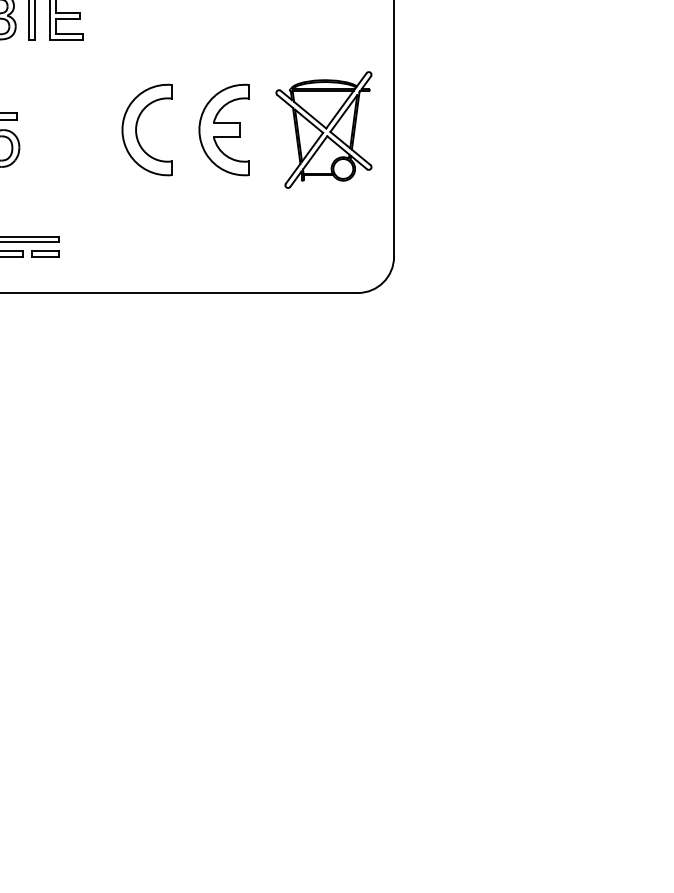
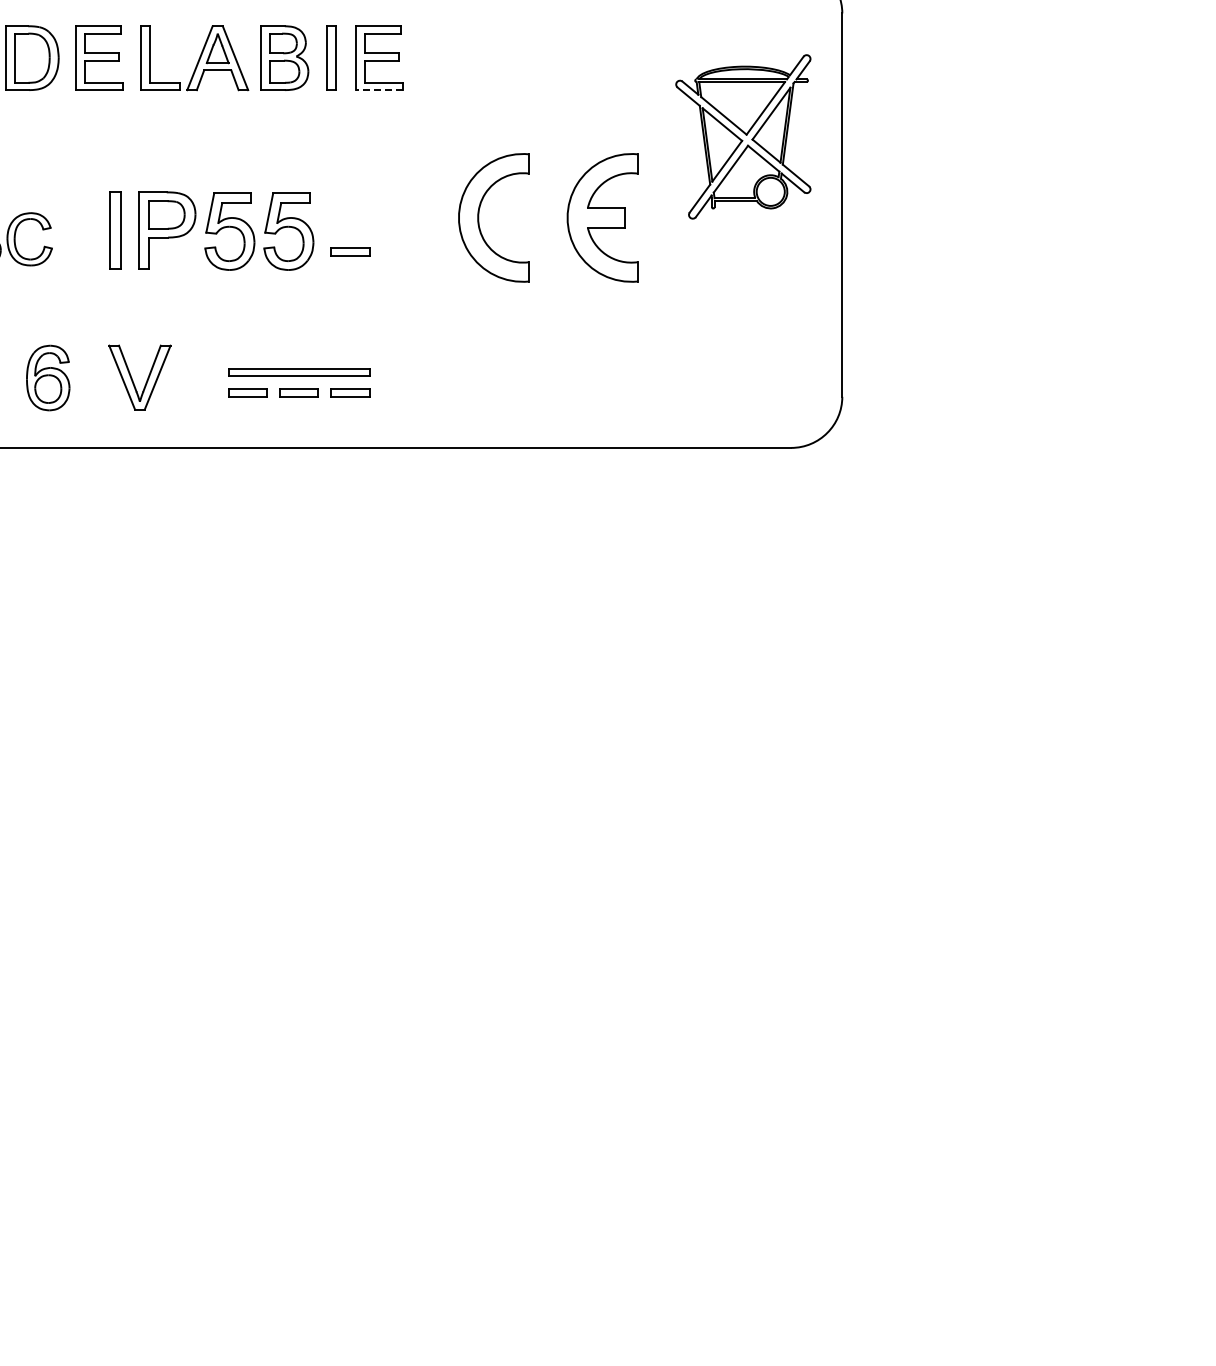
line: (66, 39) -> (379, 90), solid -> dashed
part: (324, 129) -> (743, 136), moved
part: (45, 153) -> (350, 251), added

